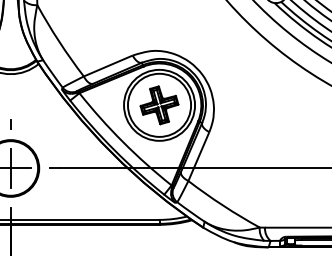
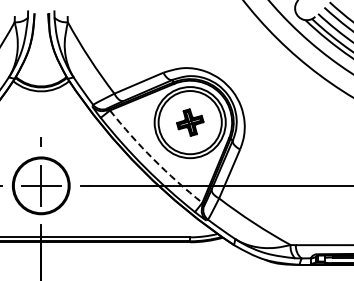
part: (159, 105) -> (190, 122), size x0.7
arc: (122, 142) -> (153, 159), solid -> dashed

